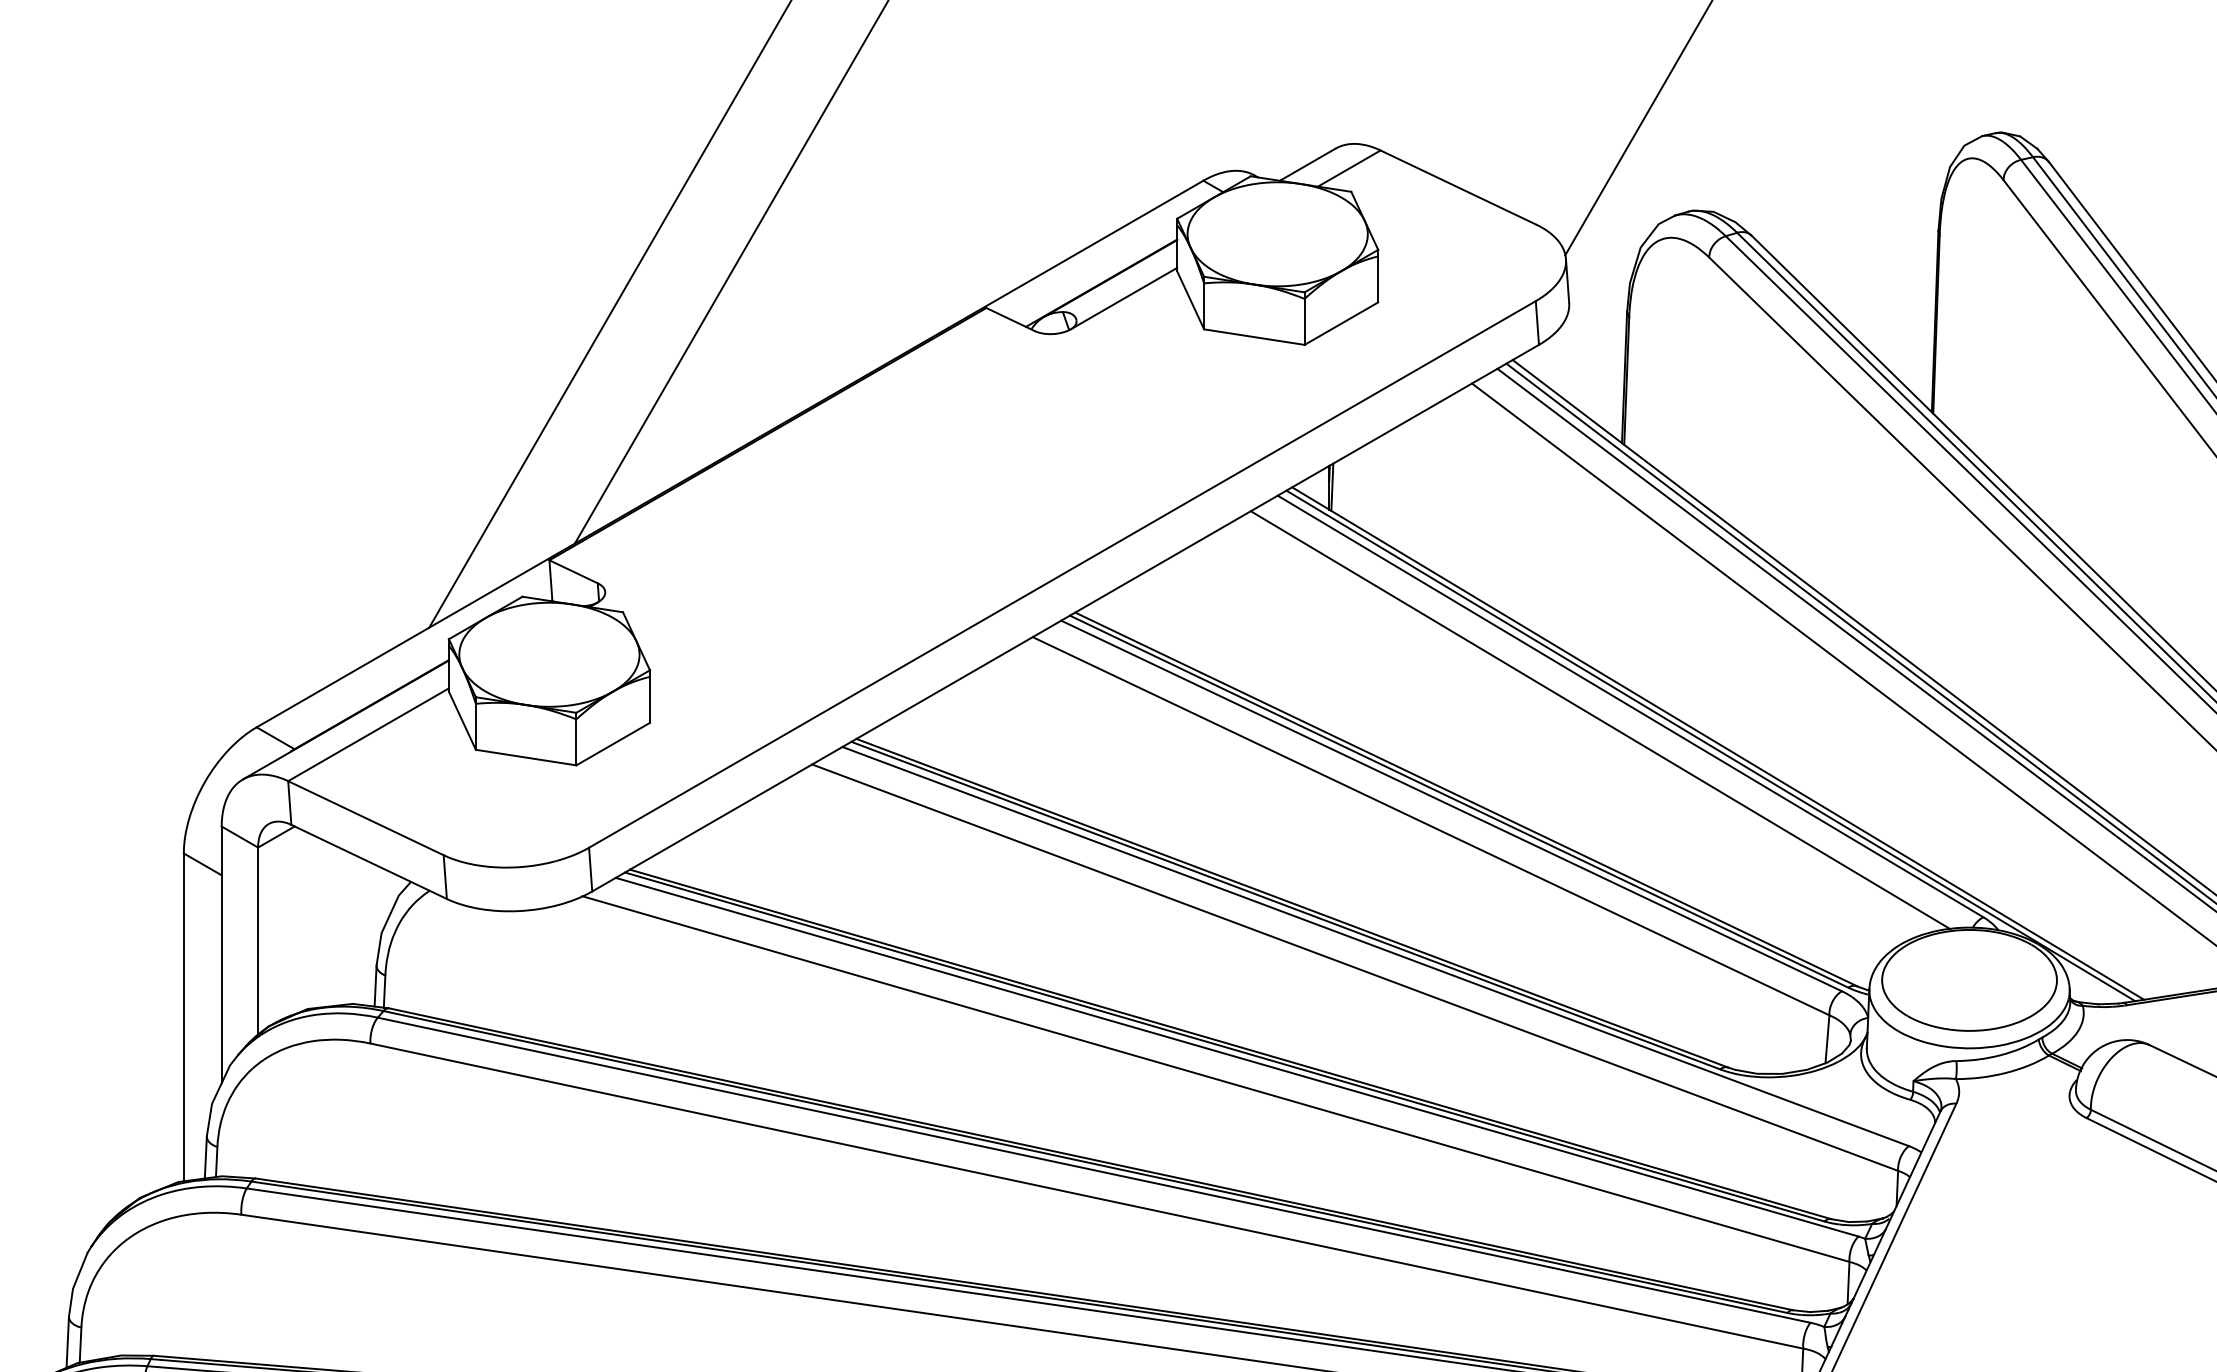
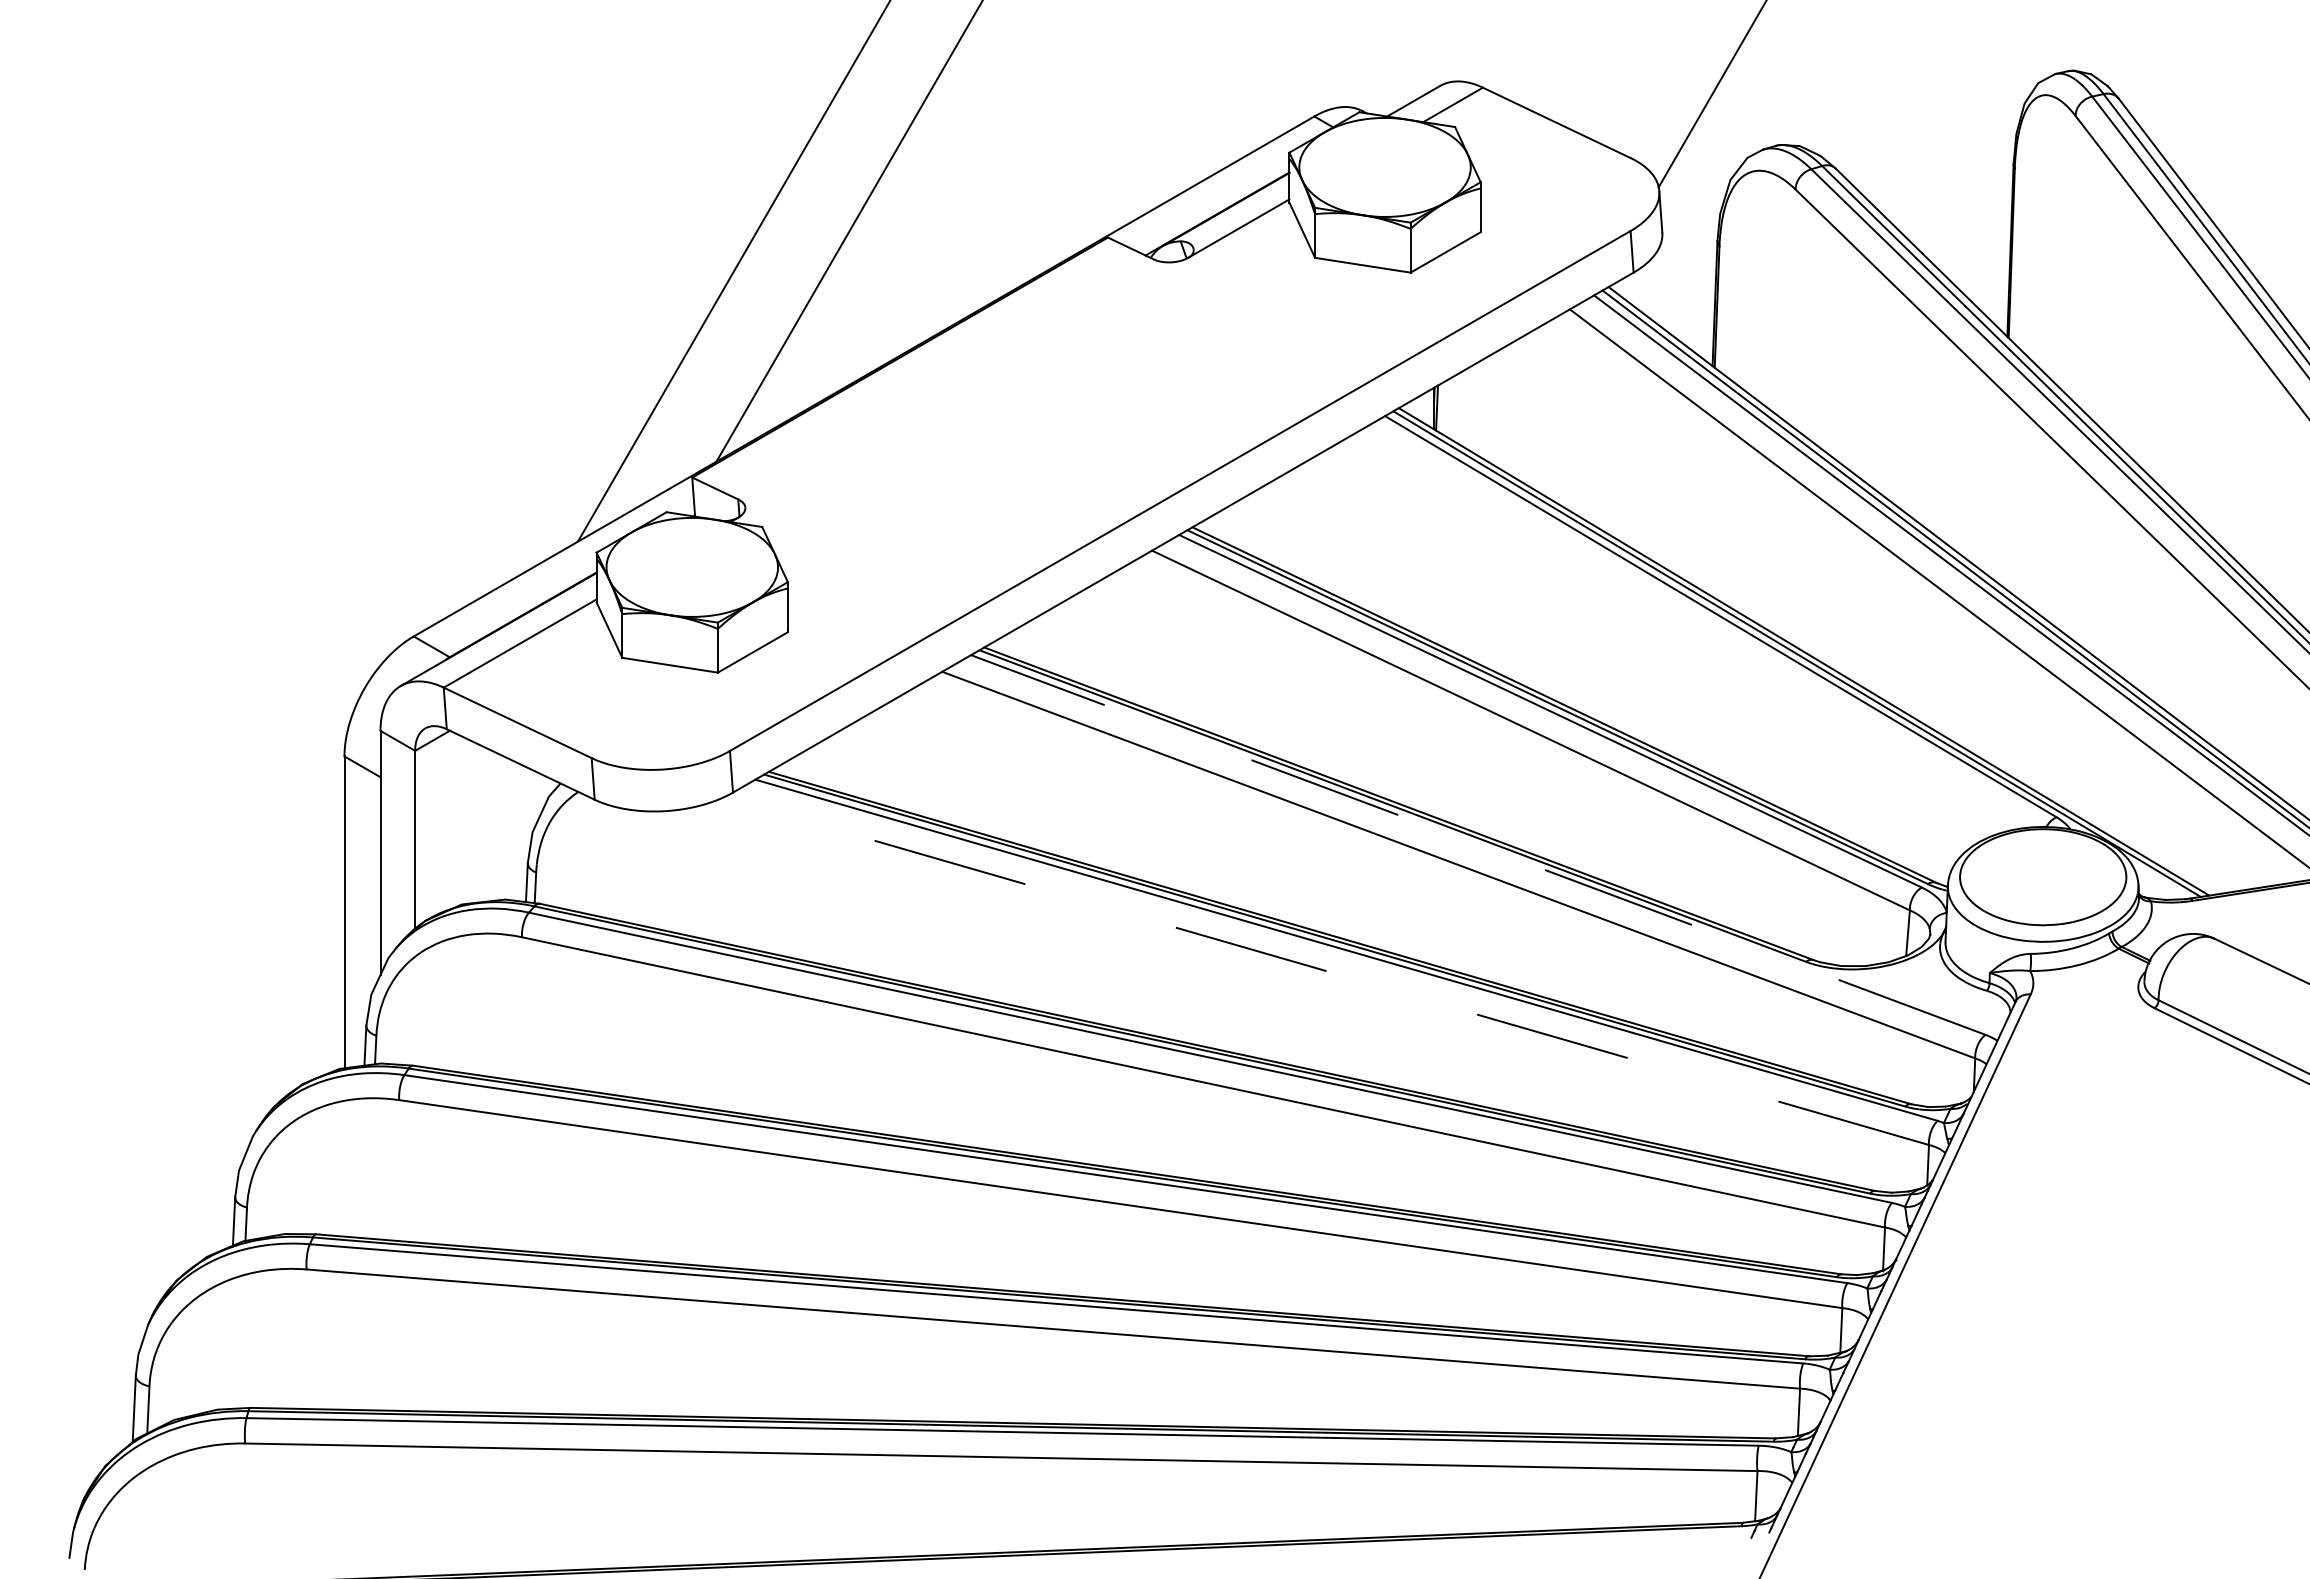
line: (1599, 720) -> (1691, 629), removed
line: (1375, 947) -> (1478, 845), solid -> dashed
line: (1215, 1078) -> (1325, 970), solid -> dashed

